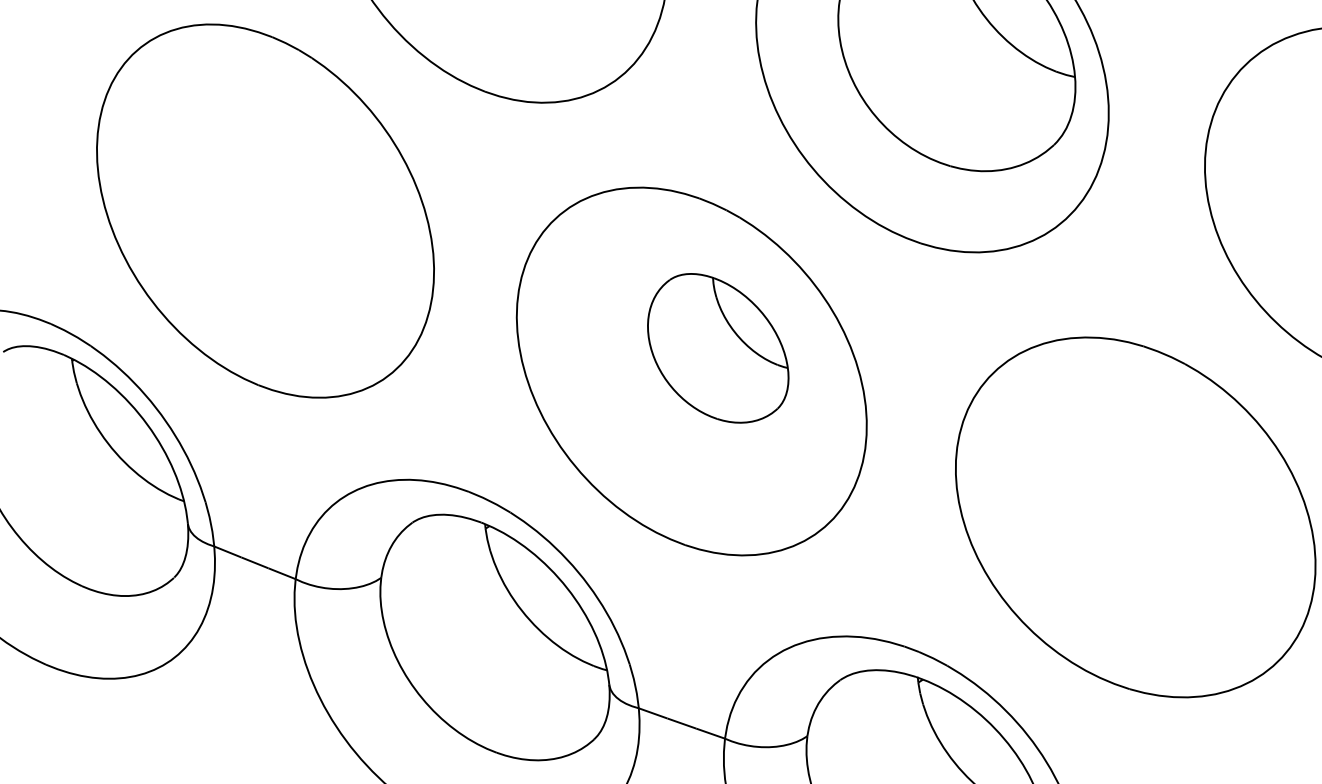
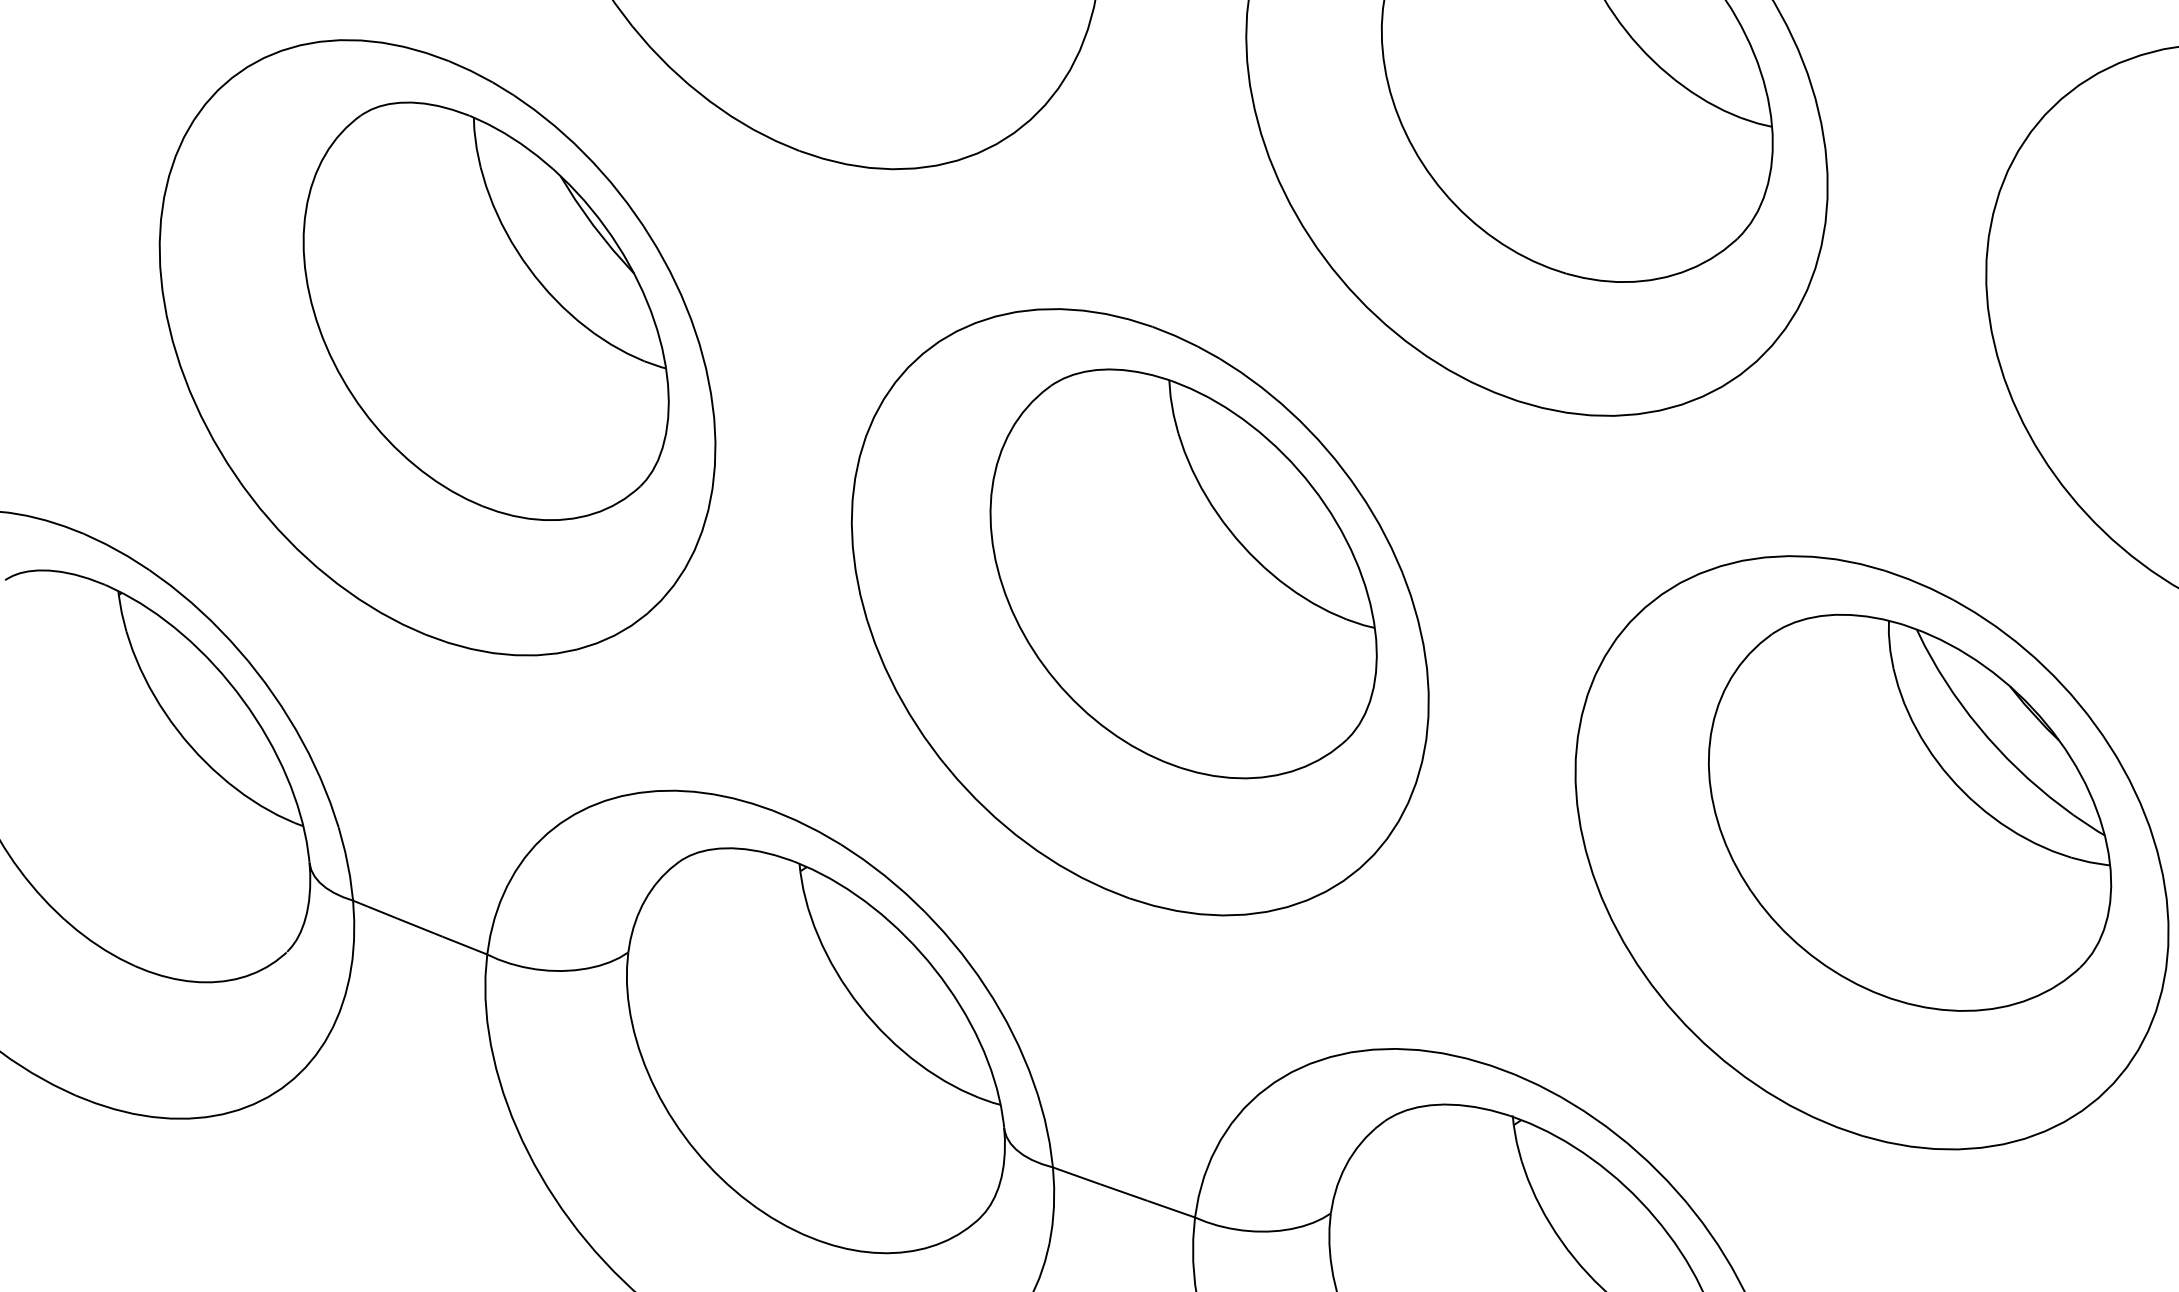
part: (294, 188) -> (485, 310), added
part: (718, 348) -> (1184, 574), size x1.67
part: (1158, 493) -> (1909, 813), added

